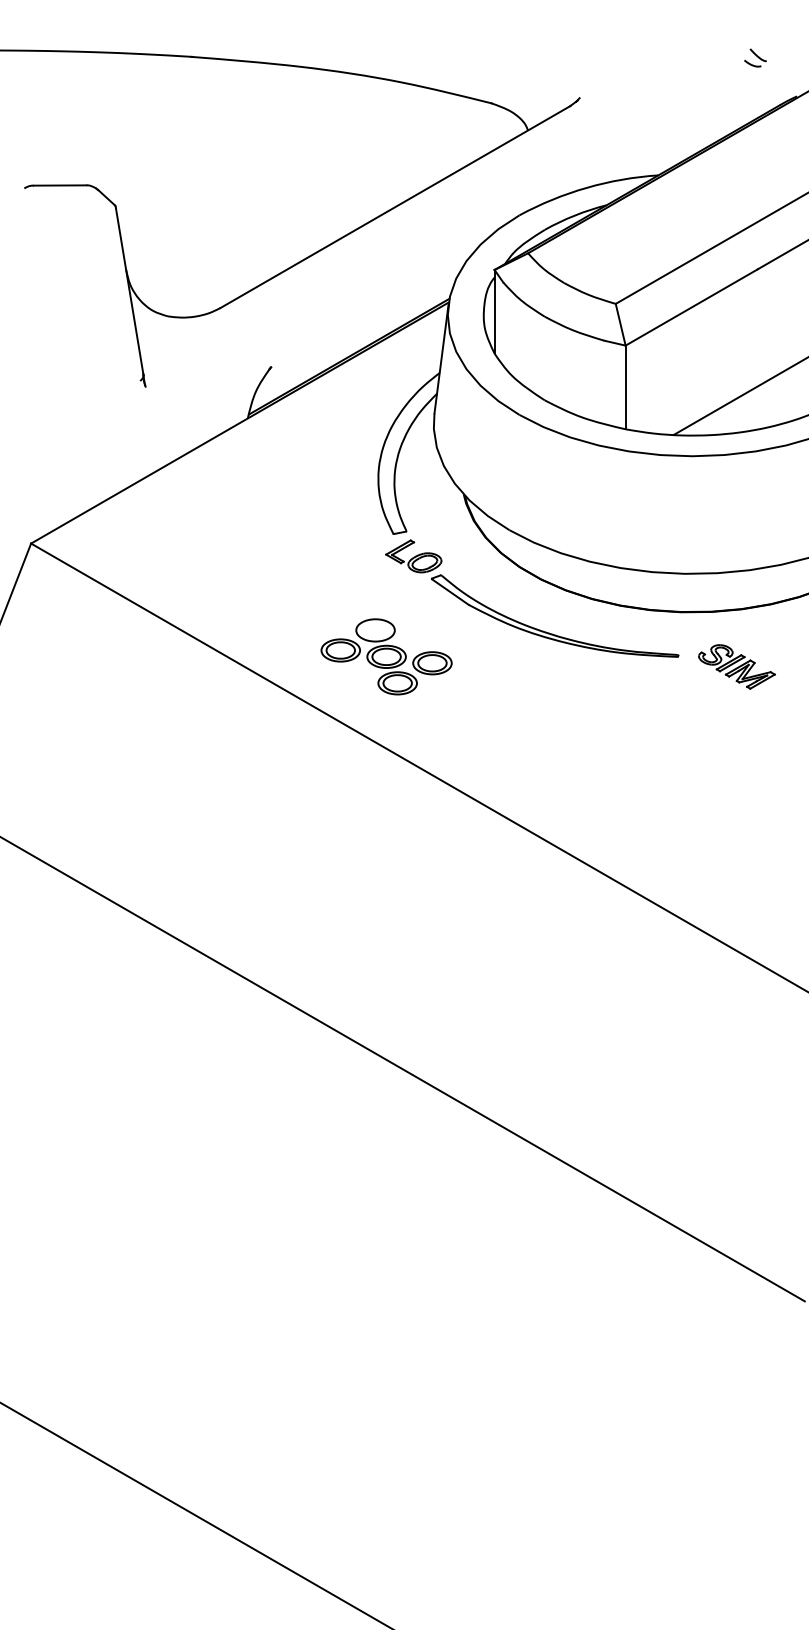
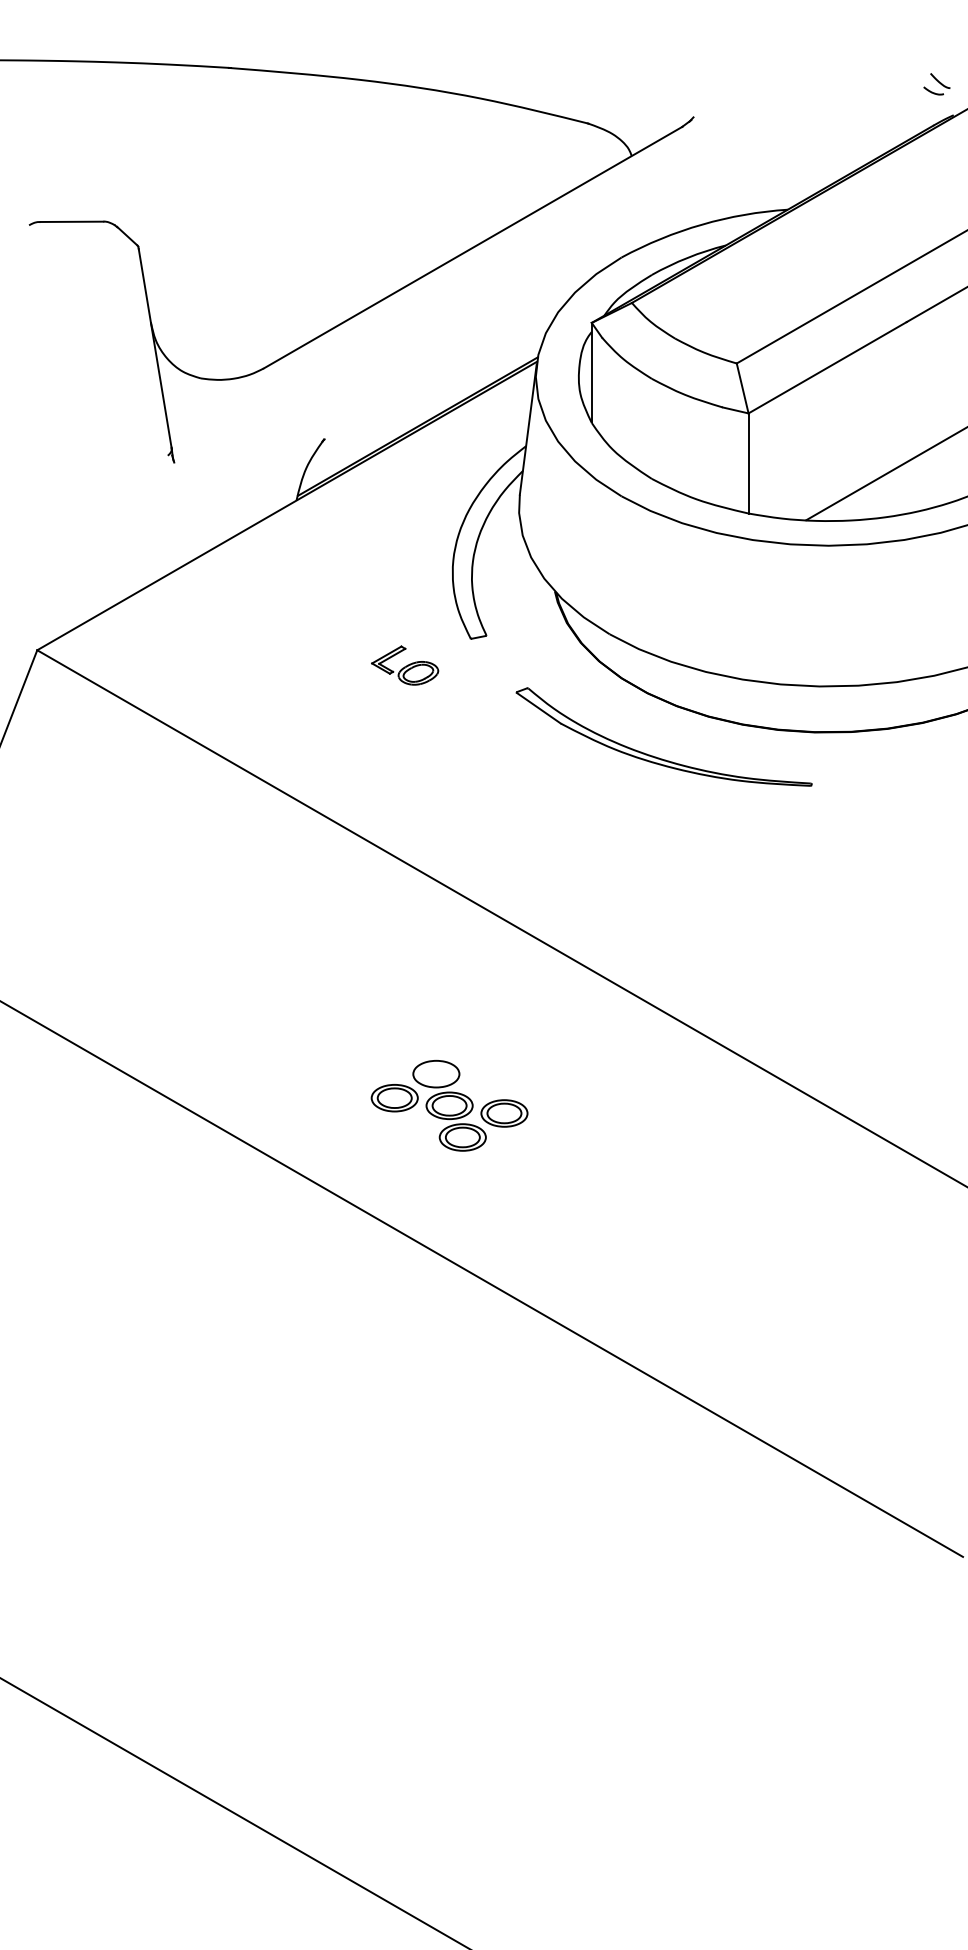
part: (755, 58) -> (936, 84), moved
part: (414, 556) -> (405, 665), moved
part: (386, 656) -> (449, 1105), moved
part: (736, 666) -> (881, 797), removed

